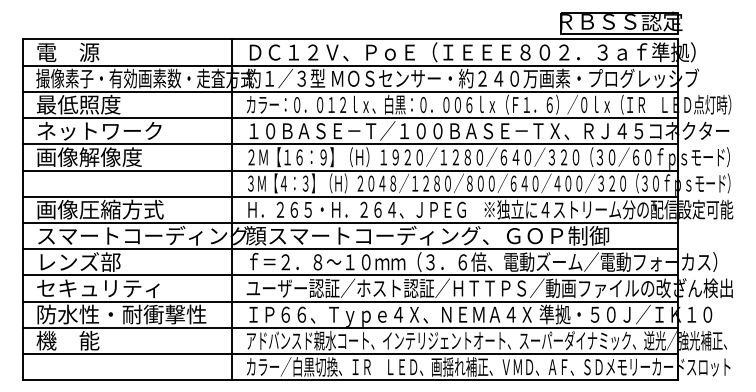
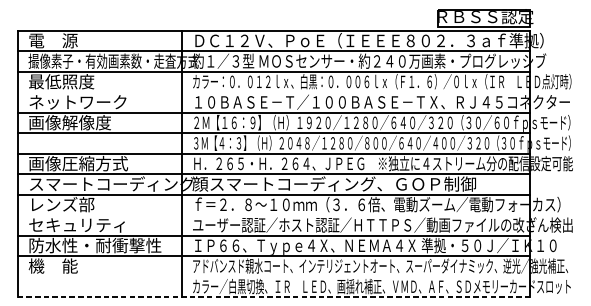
line: (350, 118) -> (274, 92), removed
line: (350, 275) -> (274, 215), removed
line: (350, 354) -> (274, 276), removed
line: (350, 380) -> (274, 297), solid -> dashed

